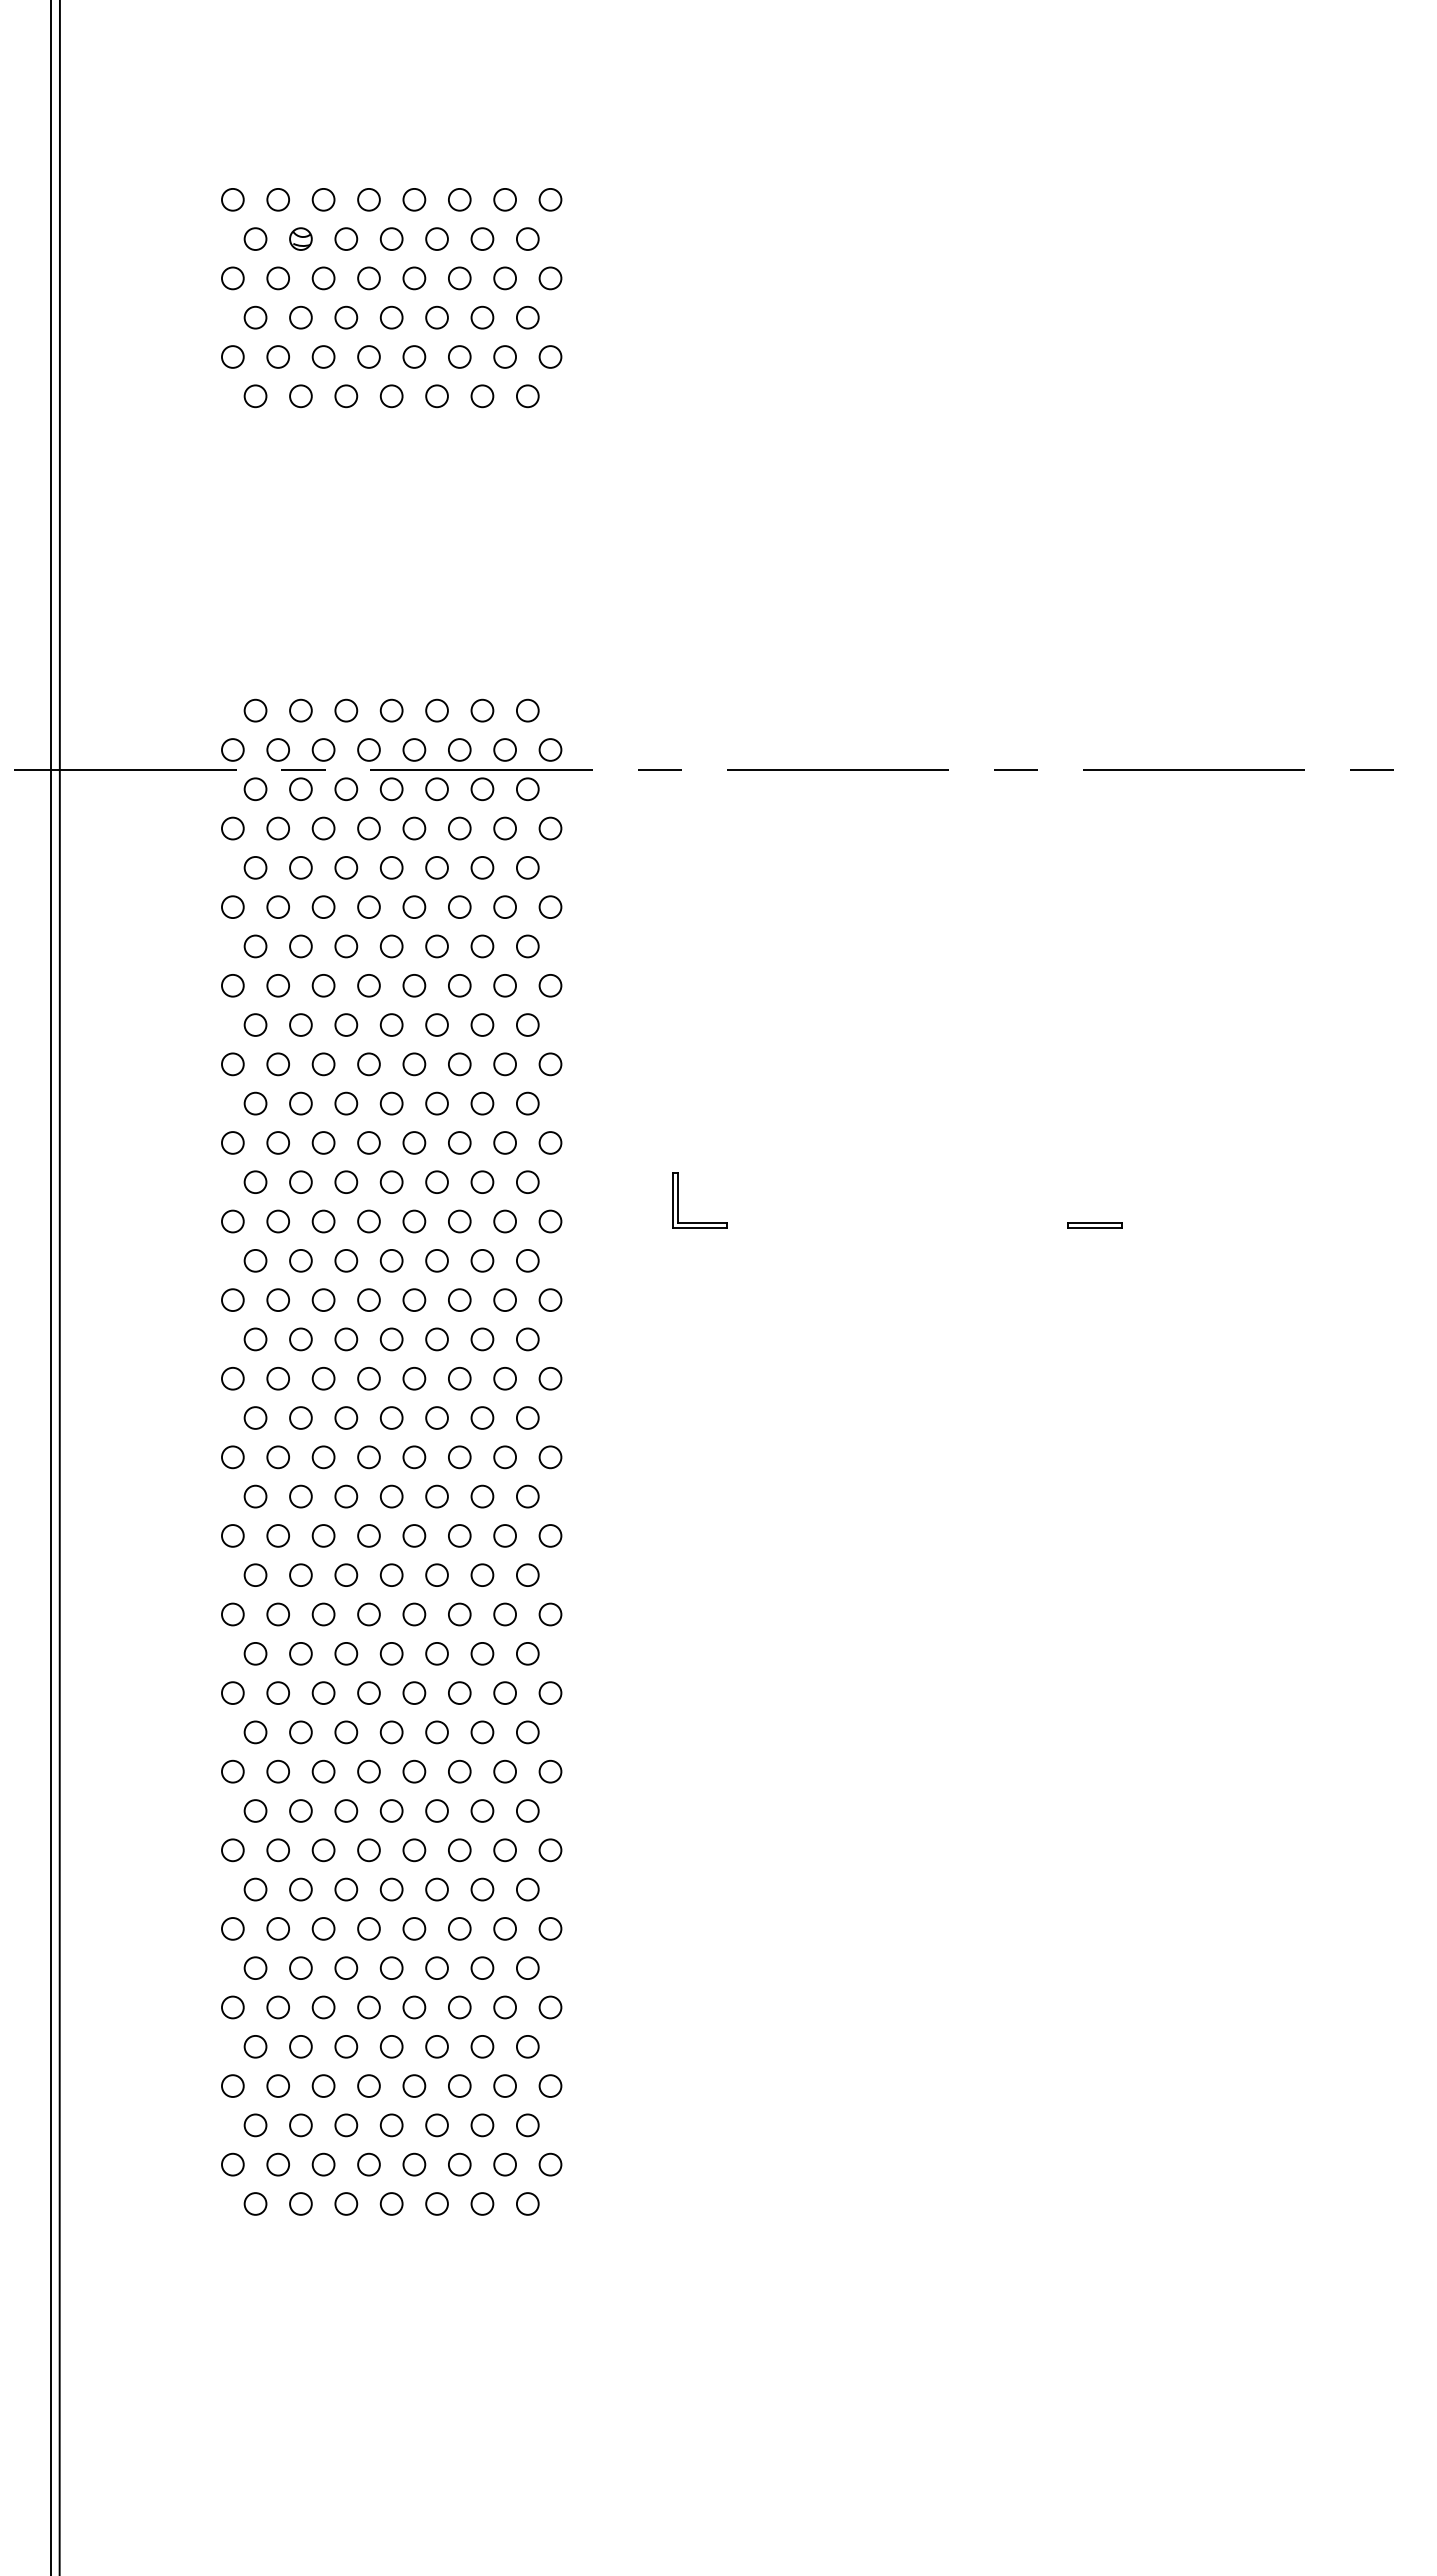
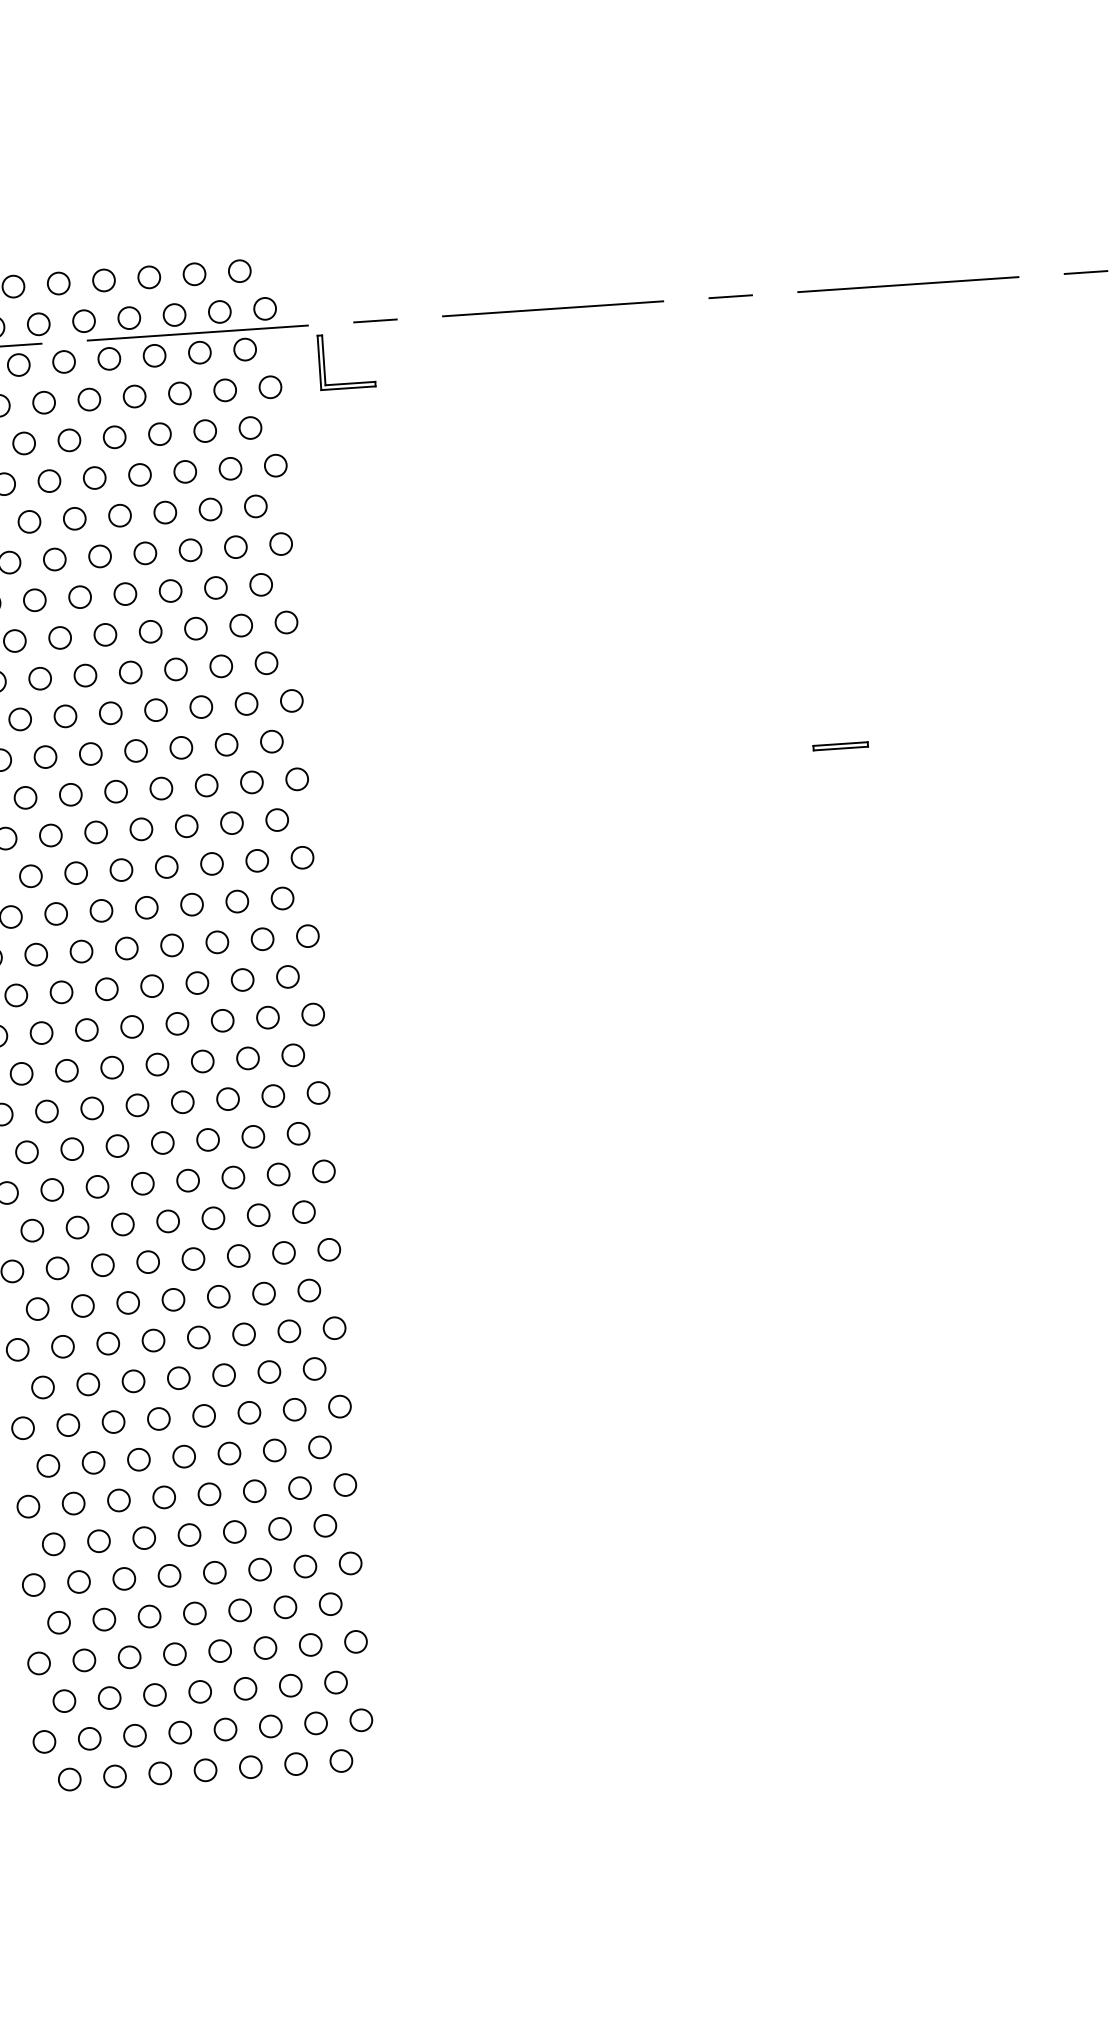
part: (678, 1200) -> (324, 362), moved

